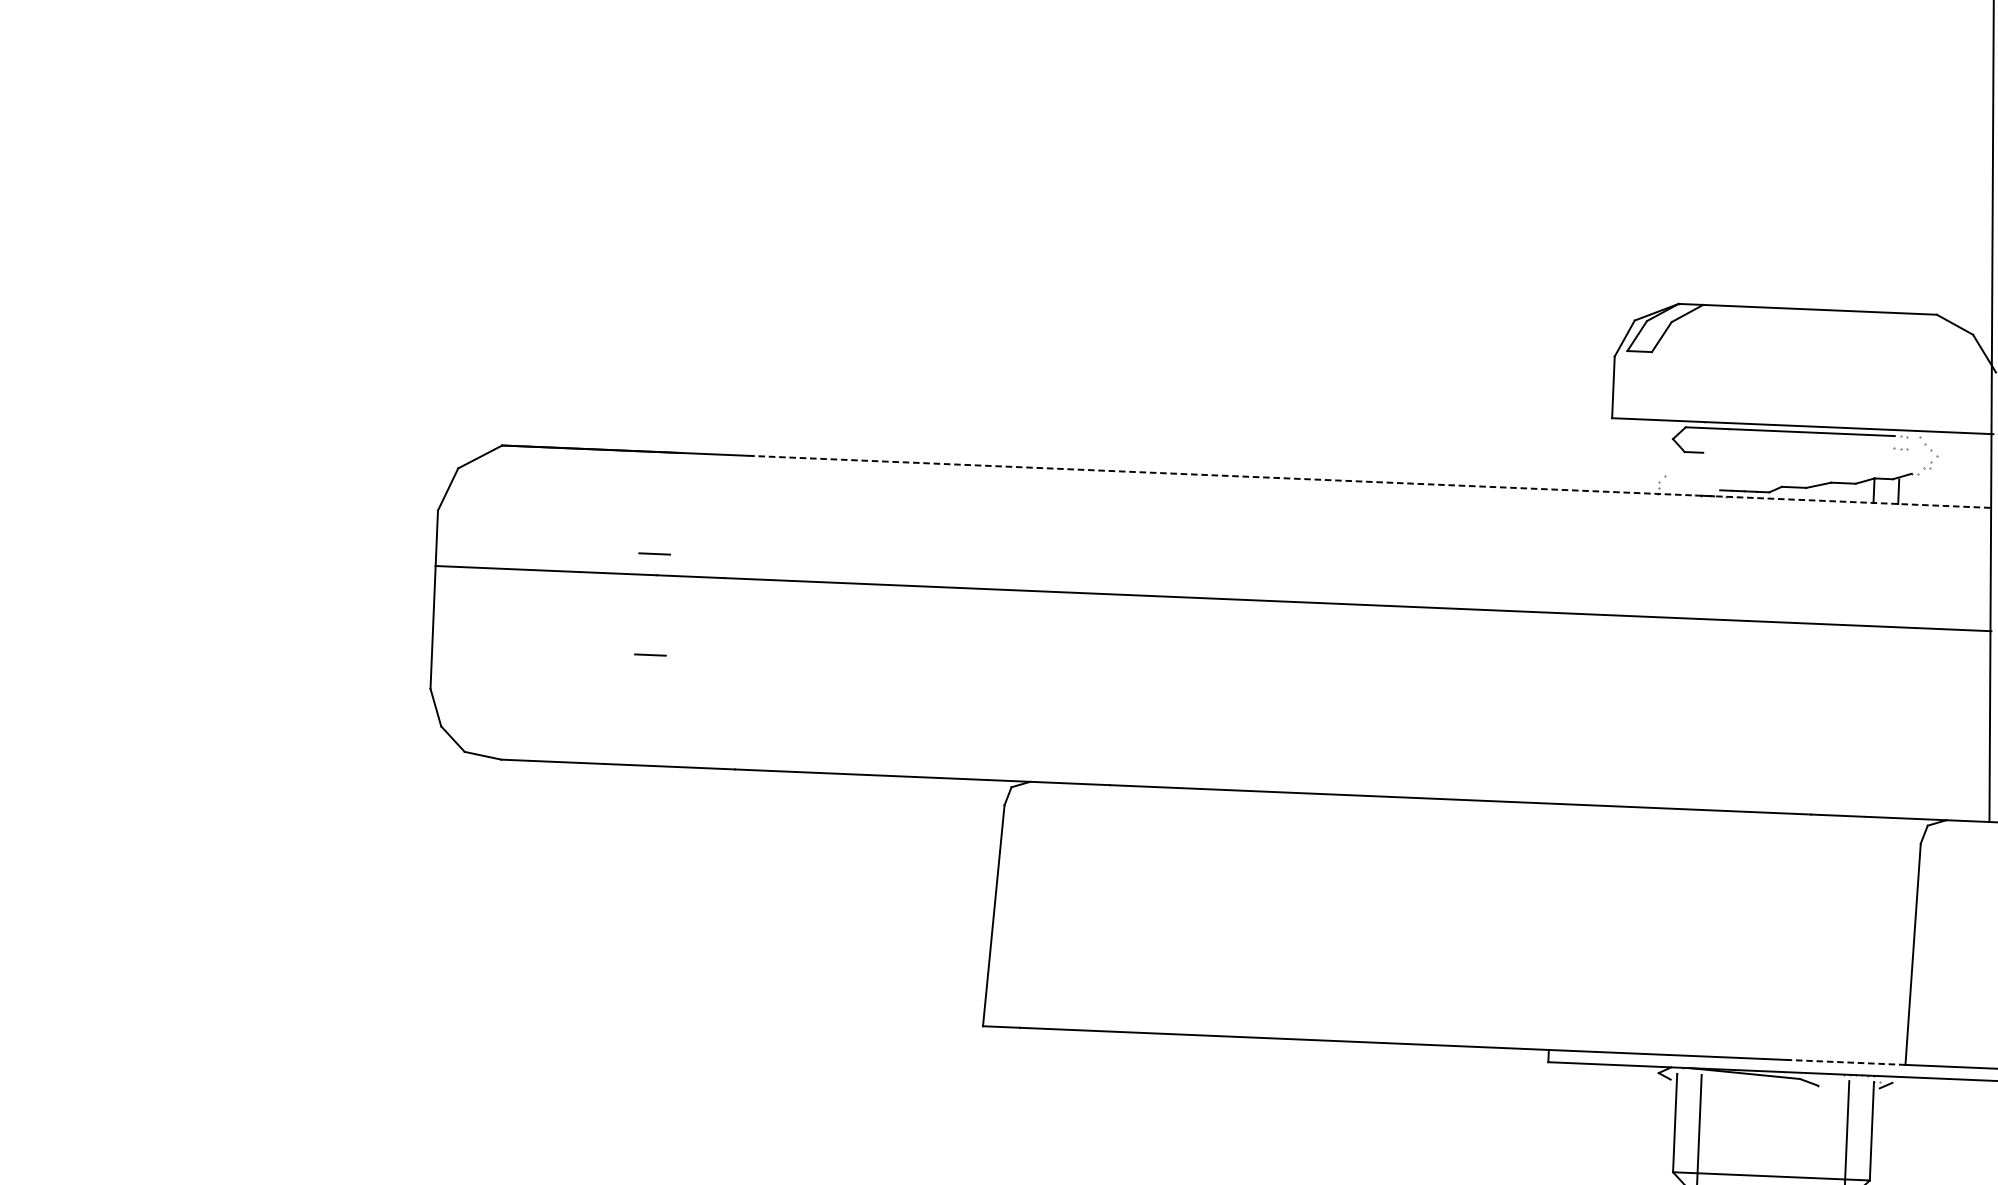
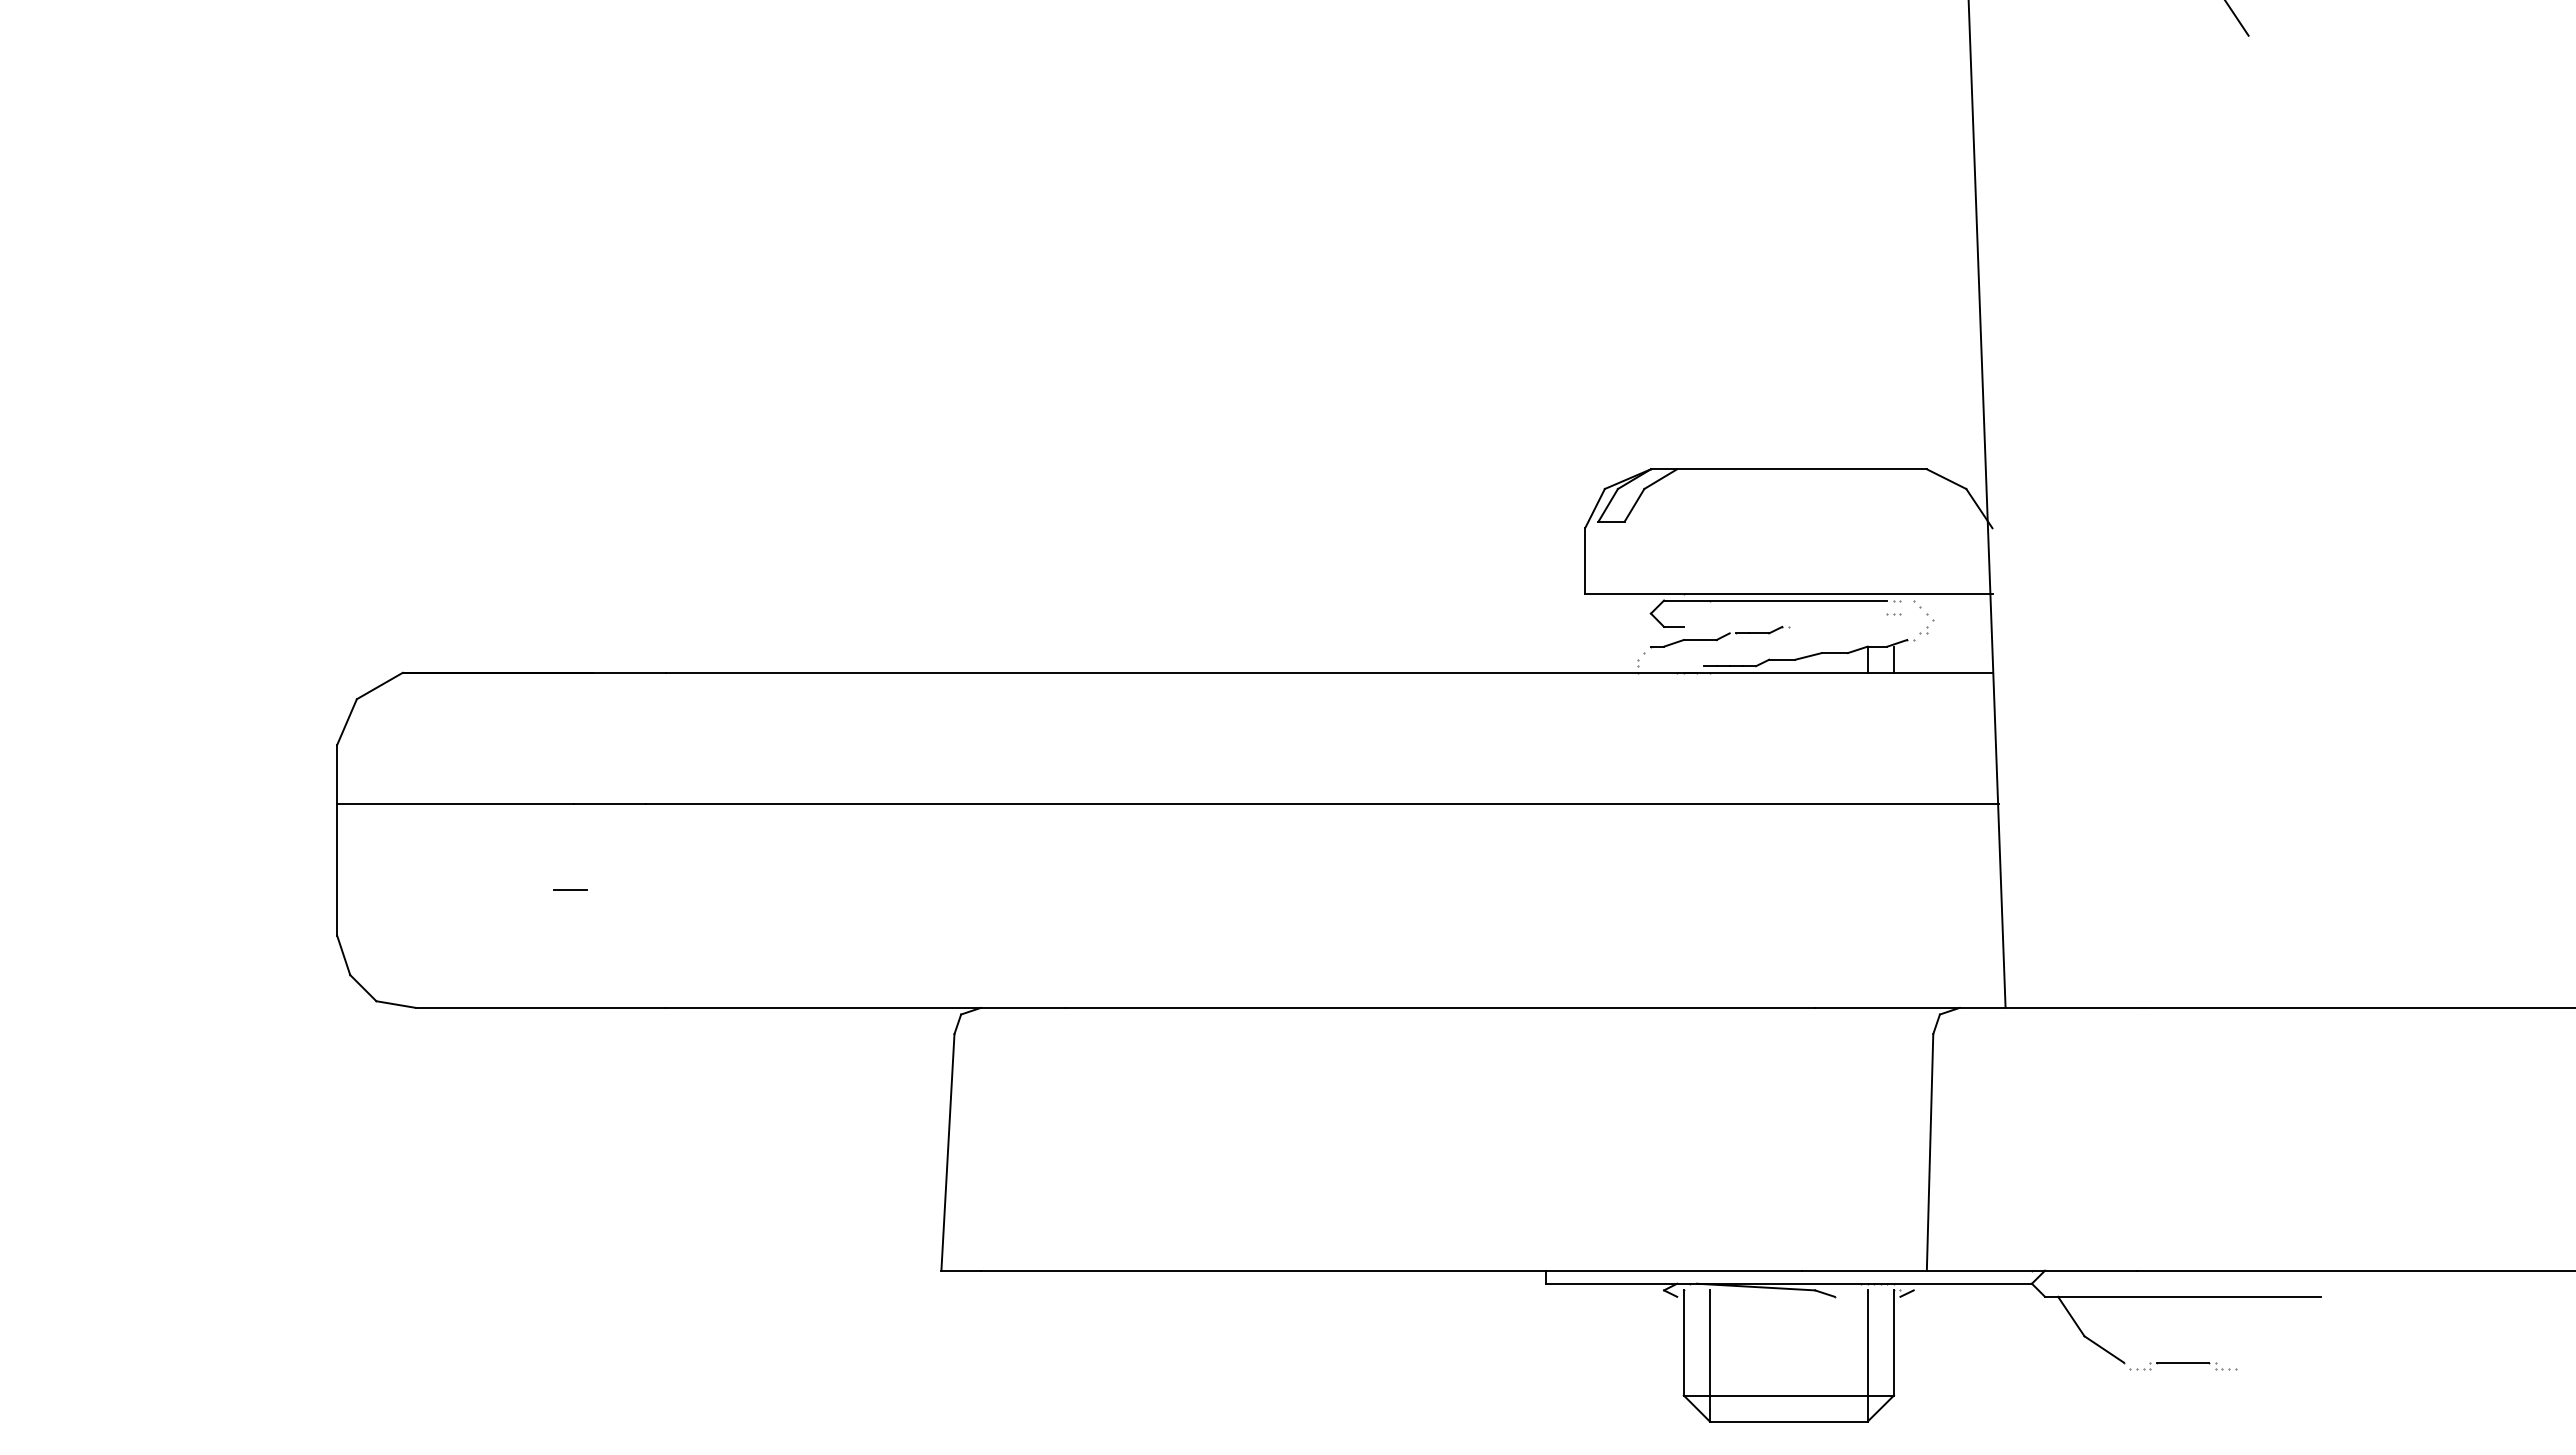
part: (1737, 463) -> (1720, 636), added
line: (1369, 481) -> (1329, 672), dashed -> solid
line: (655, 553) -> (570, 781), removed
line: (1846, 1062) -> (1863, 1270), dashed -> solid

